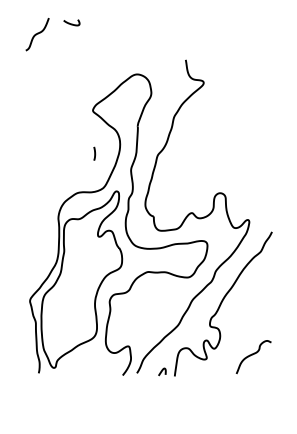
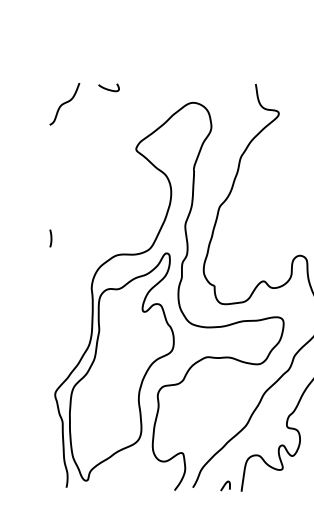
curve: (71, 23) -> (108, 88), moved
curve: (37, 34) -> (64, 104), moved
curve: (94, 153) -> (50, 238), moved

